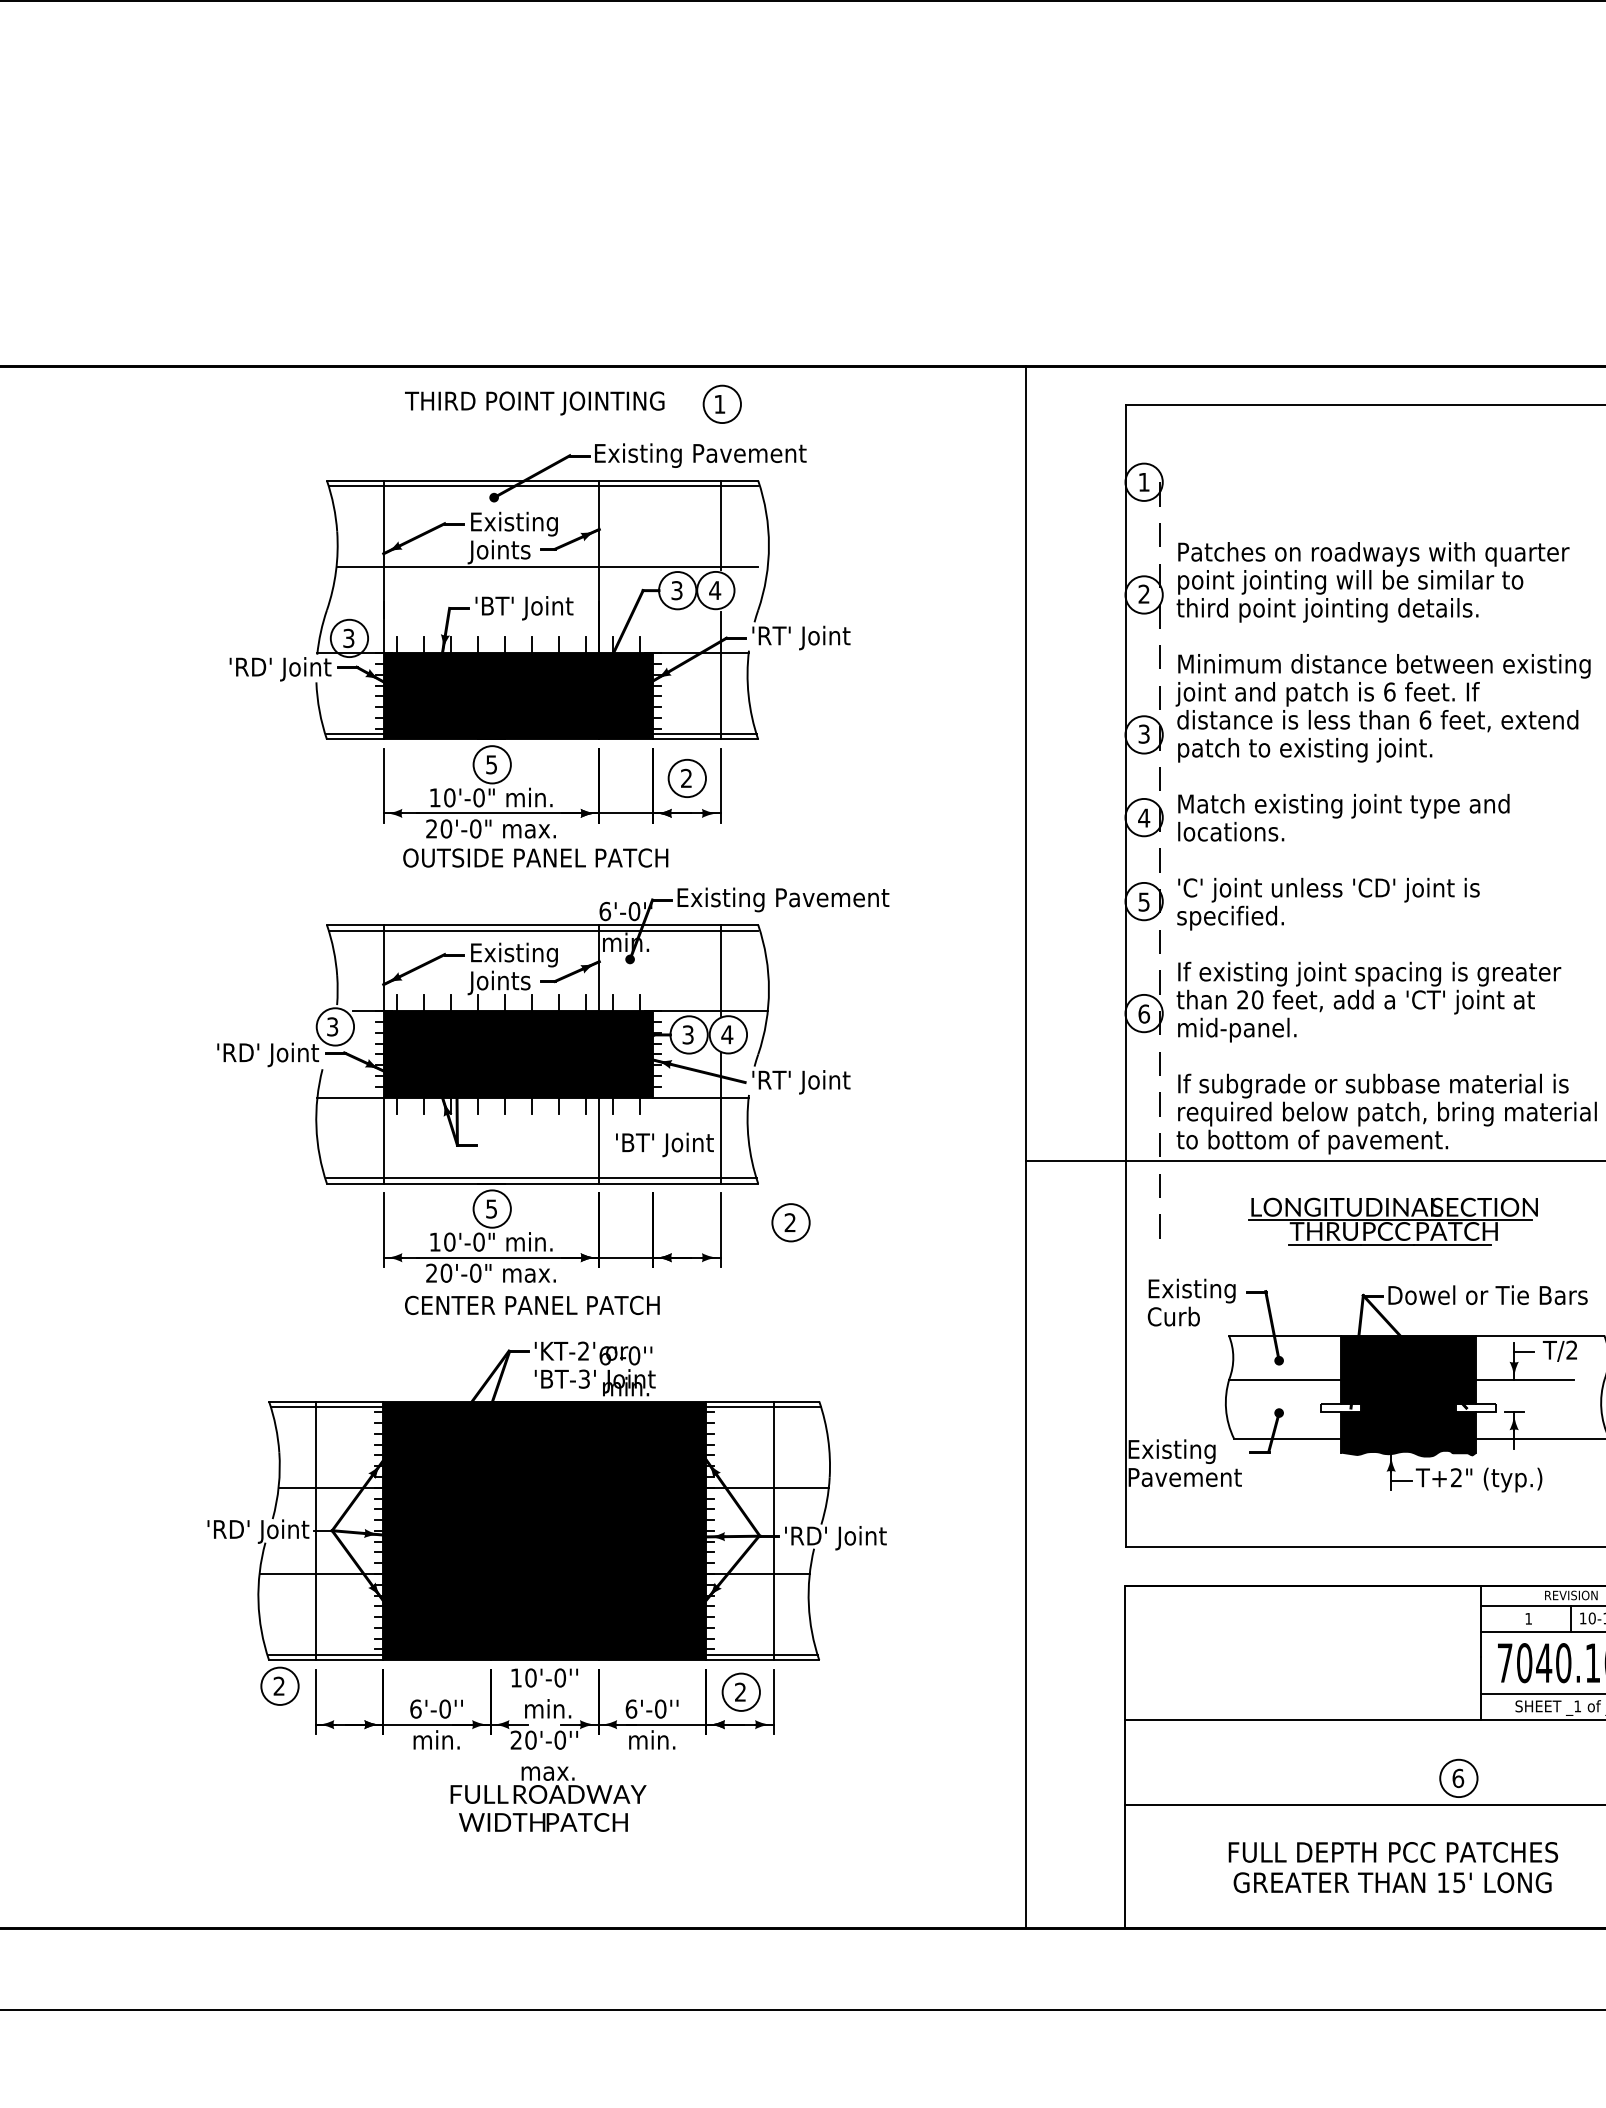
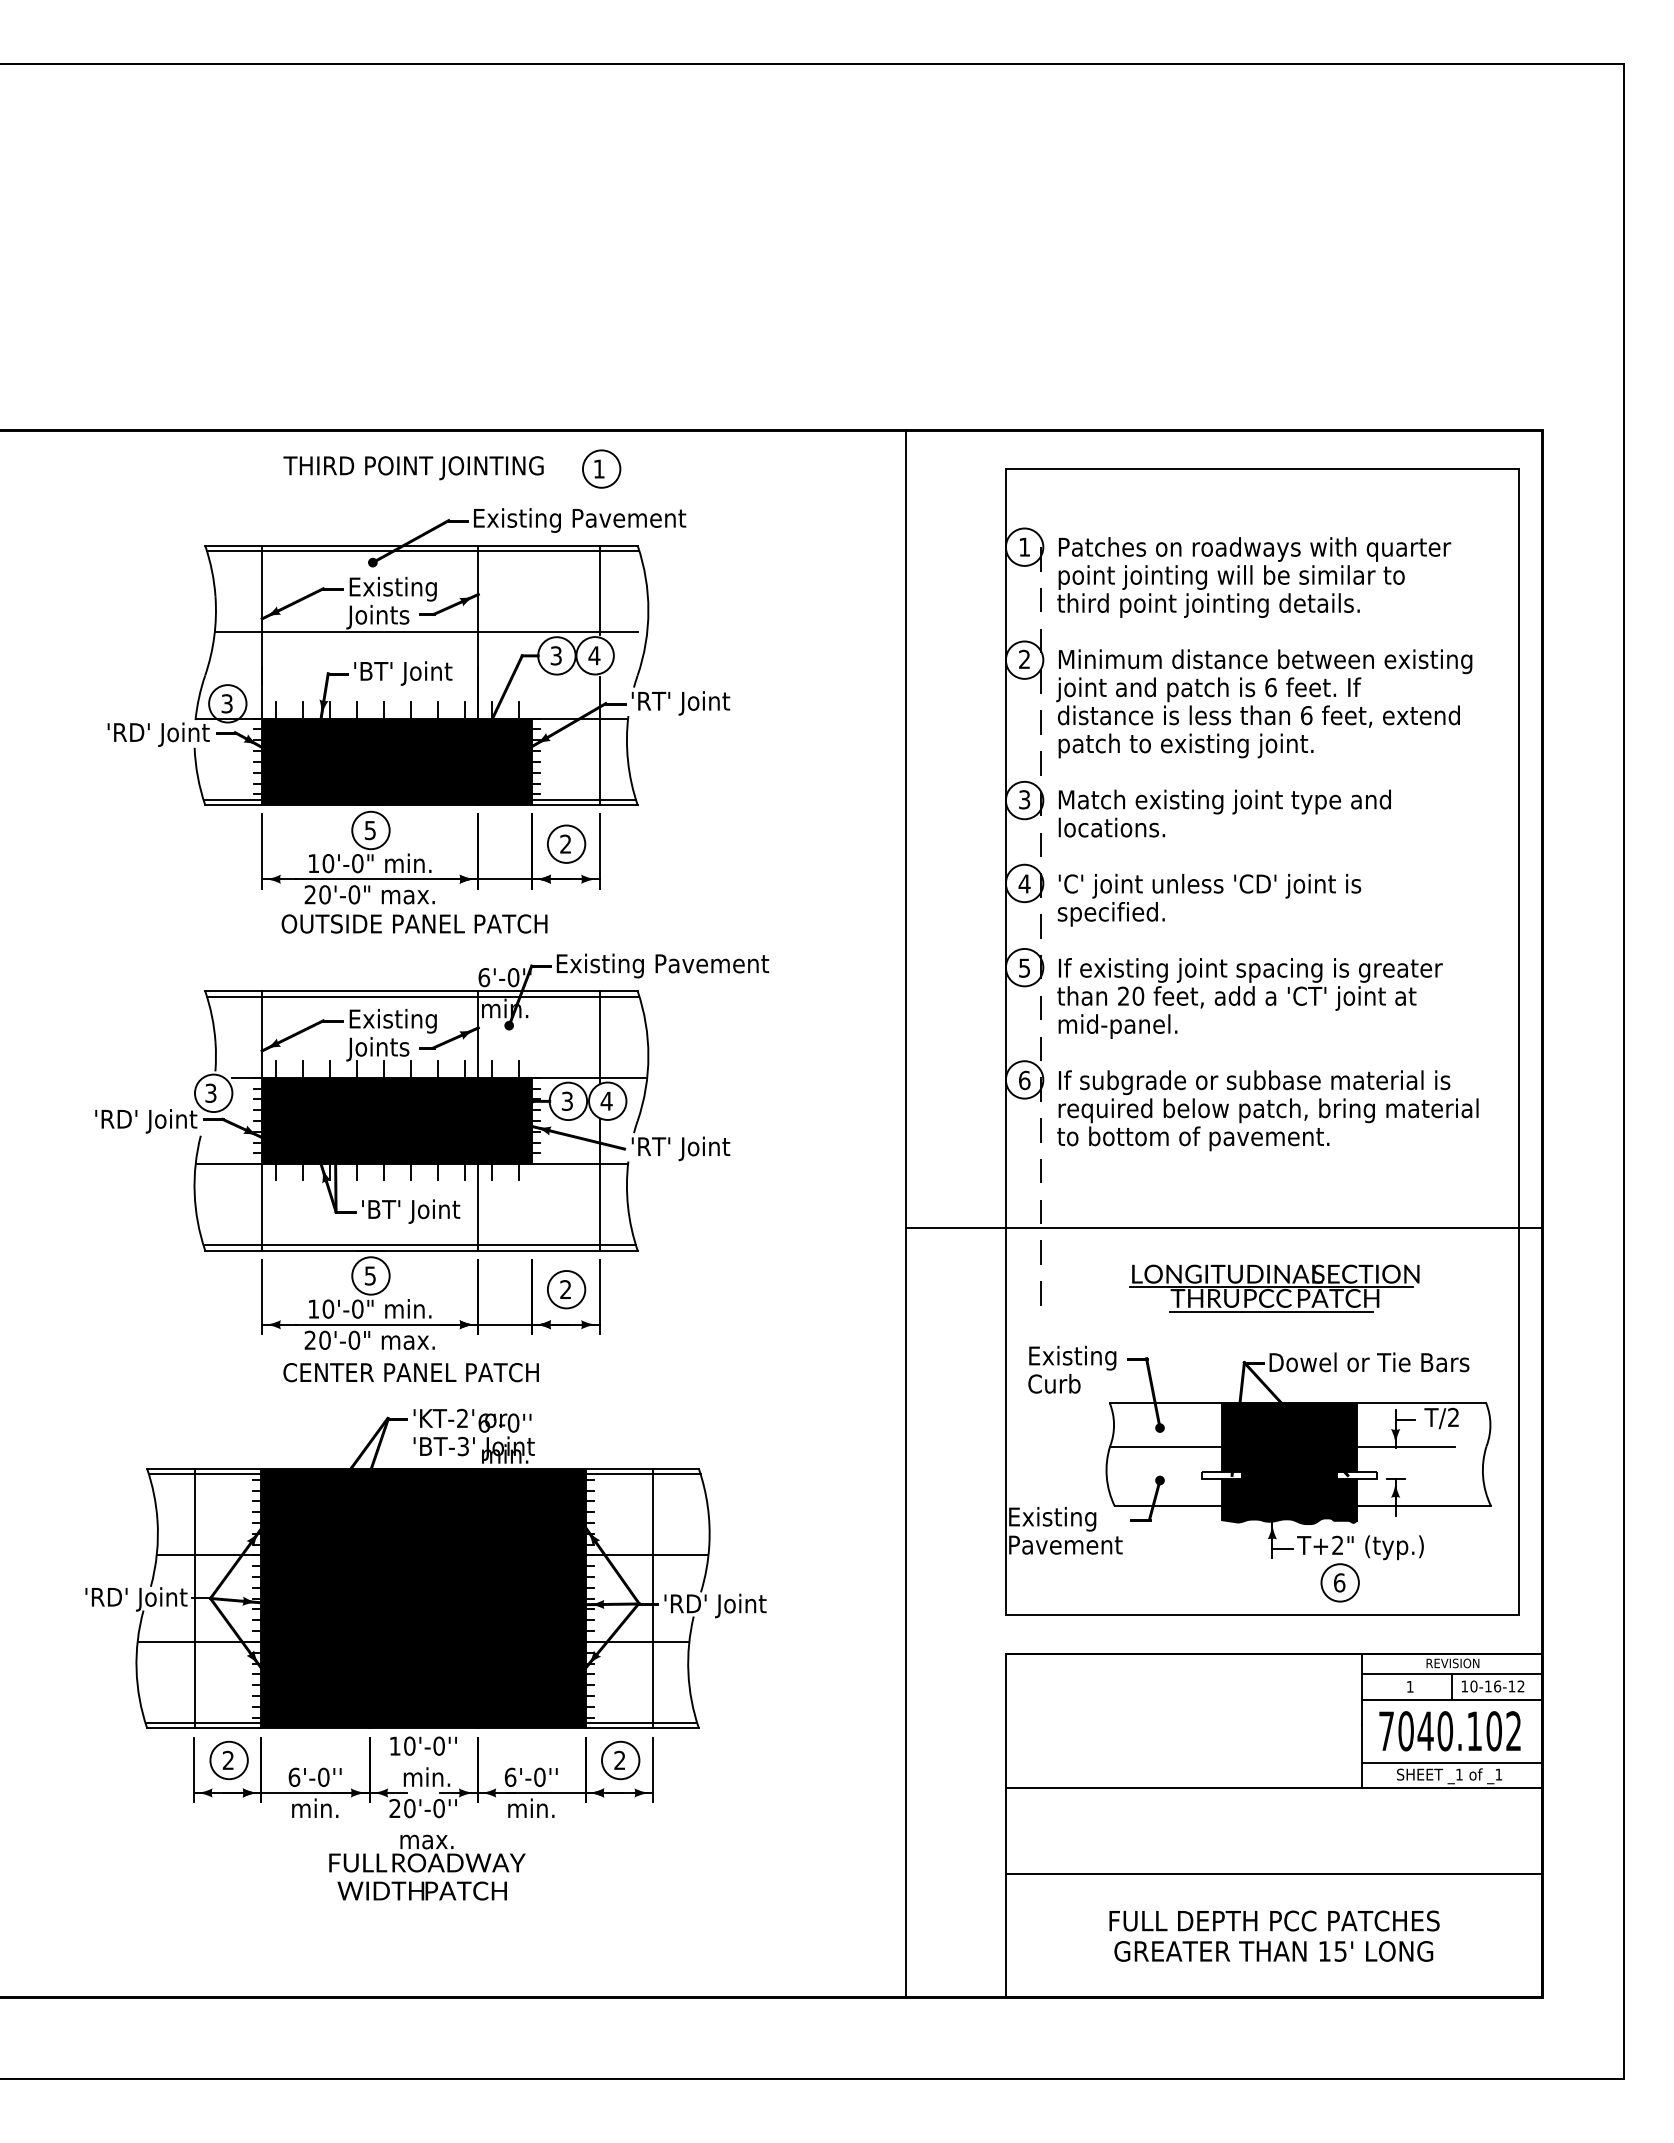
text: (1386, 848) -> (1267, 844), moved
text: (665, 1144) -> (411, 1211), moved
part: (790, 1222) -> (566, 1289), moved
part: (279, 1686) -> (228, 1760), moved
part: (1458, 1778) -> (1339, 1582), moved

